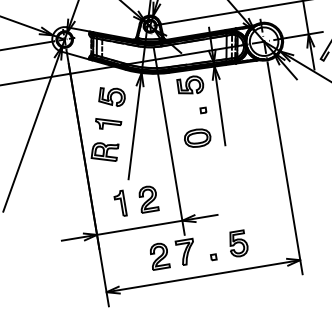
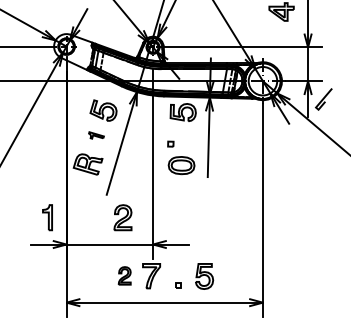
part: (202, 109) -> (170, 143), moved
part: (108, 122) -> (96, 135), size x0.6
part: (120, 203) -> (47, 217), moved
part: (159, 255) -> (124, 275), size x0.7

